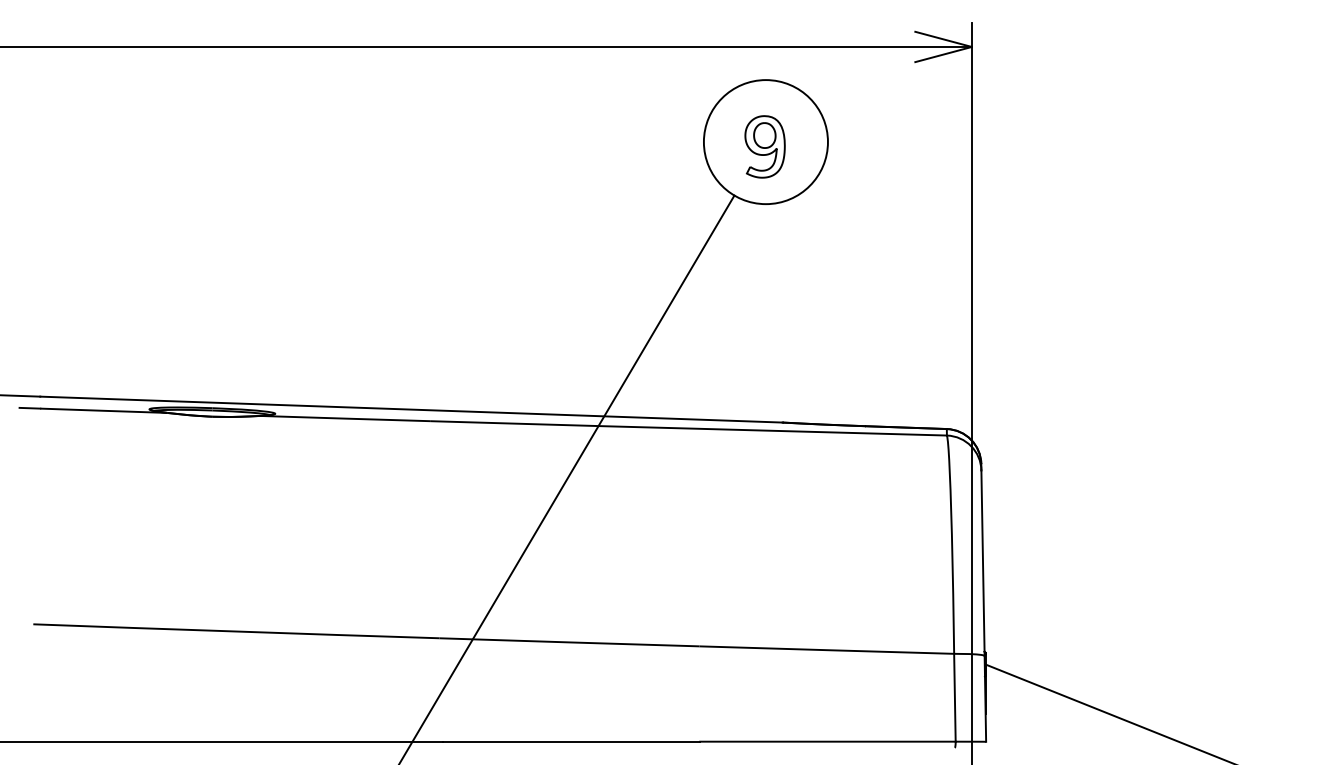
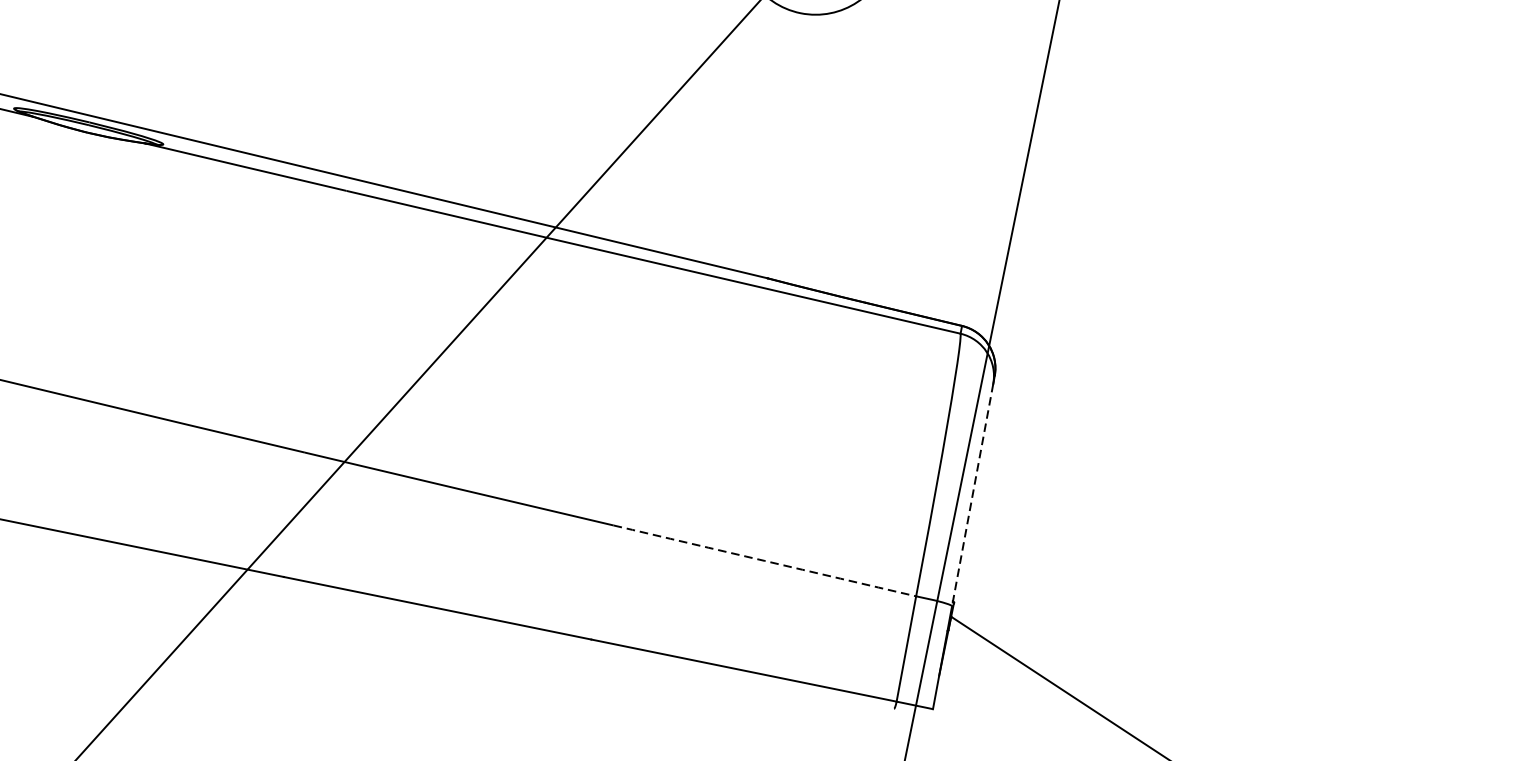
line: (983, 563) -> (973, 495), solid -> dashed
arc: (826, 650) -> (764, 561), solid -> dashed

